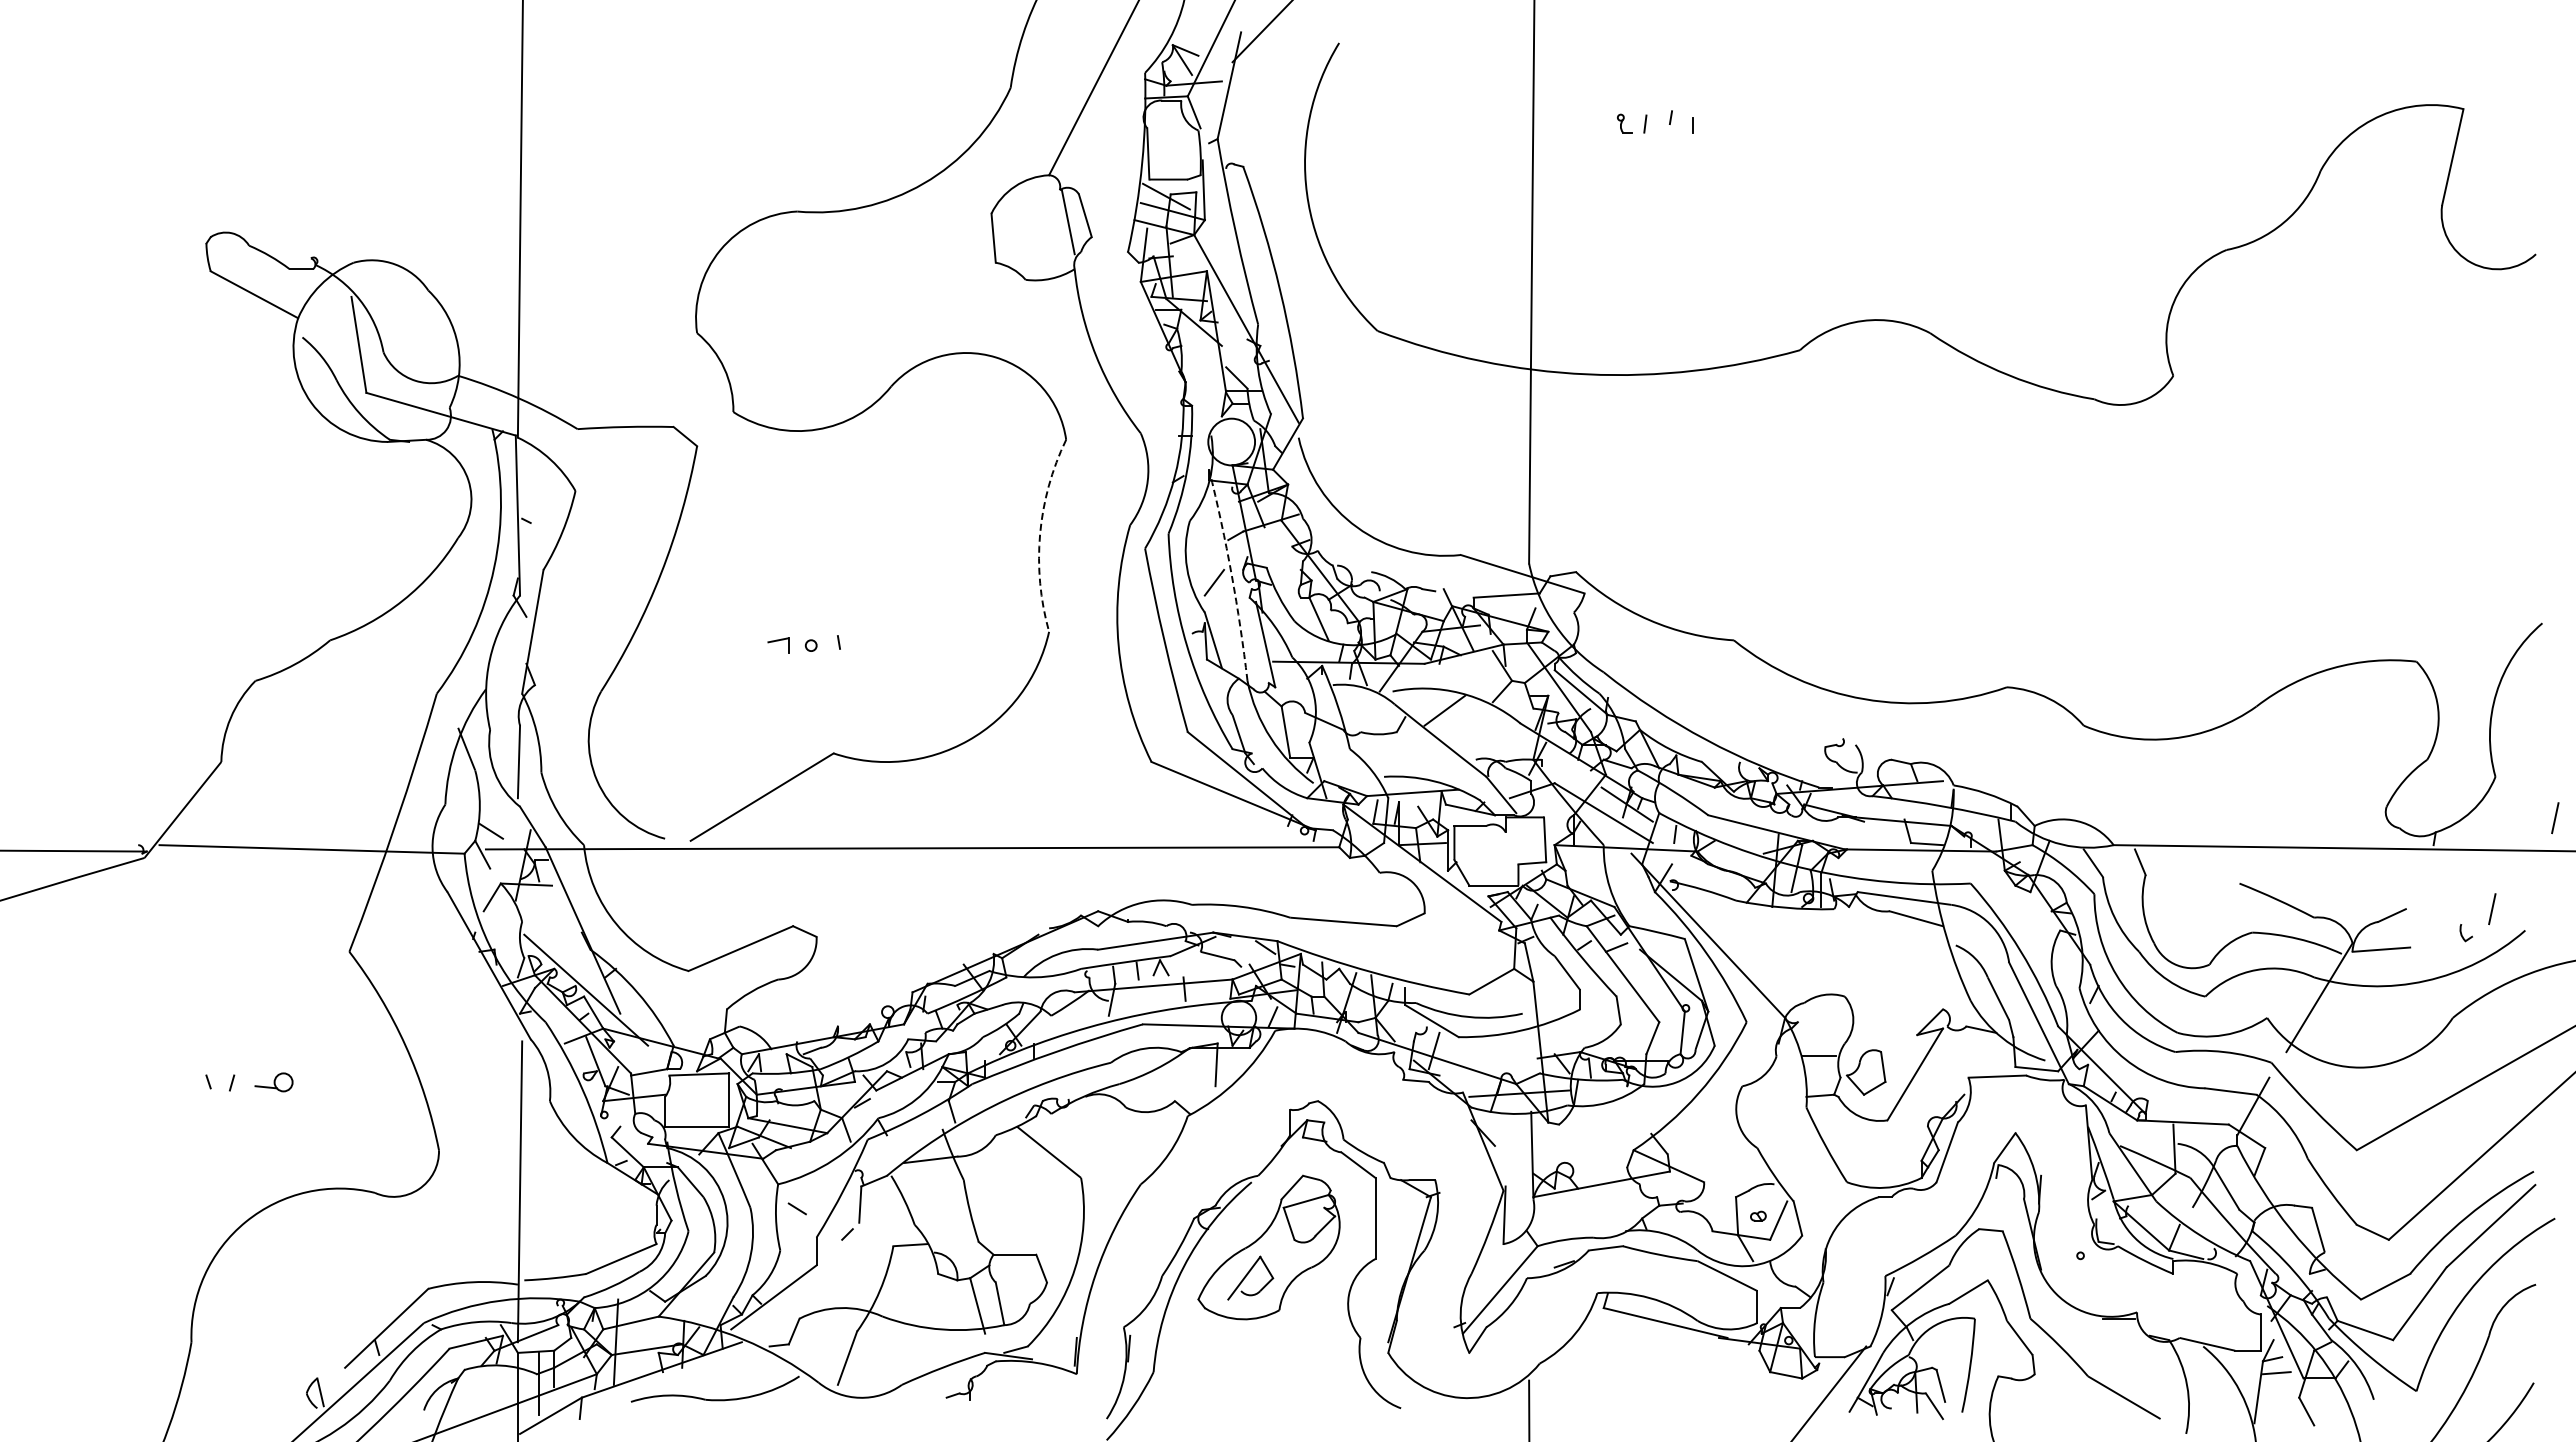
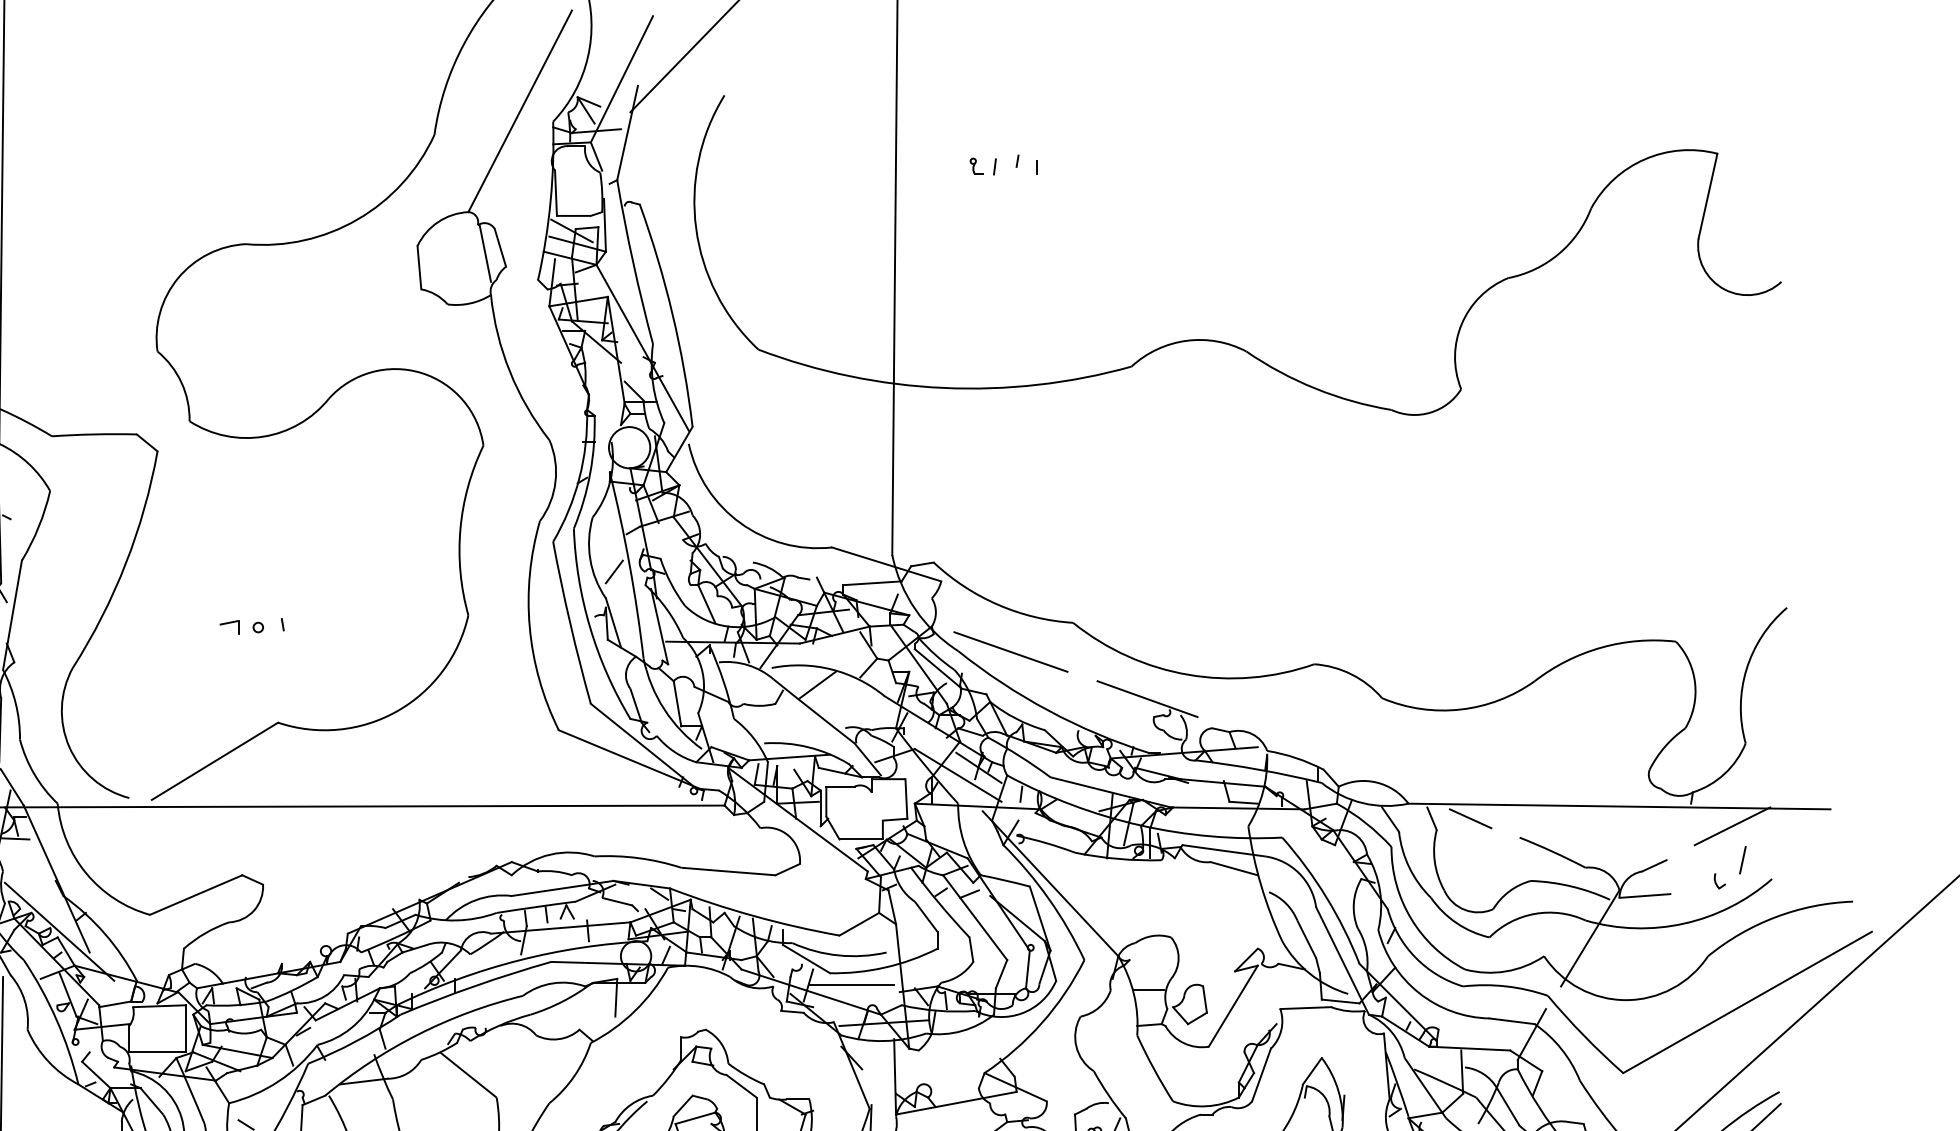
arc: (1040, 534) -> (460, 529), dashed -> solid
arc: (1231, 574) -> (629, 564), dashed -> solid
line: (1663, 673) -> (1010, 652), added
line: (1817, 726) -> (1146, 698), added
line: (2555, 818) -> (1798, 780), removed
line: (2183, 861) -> (1470, 818), added
line: (2480, 870) -> (1732, 826), added
line: (1483, 1049) -> (852, 984), added

